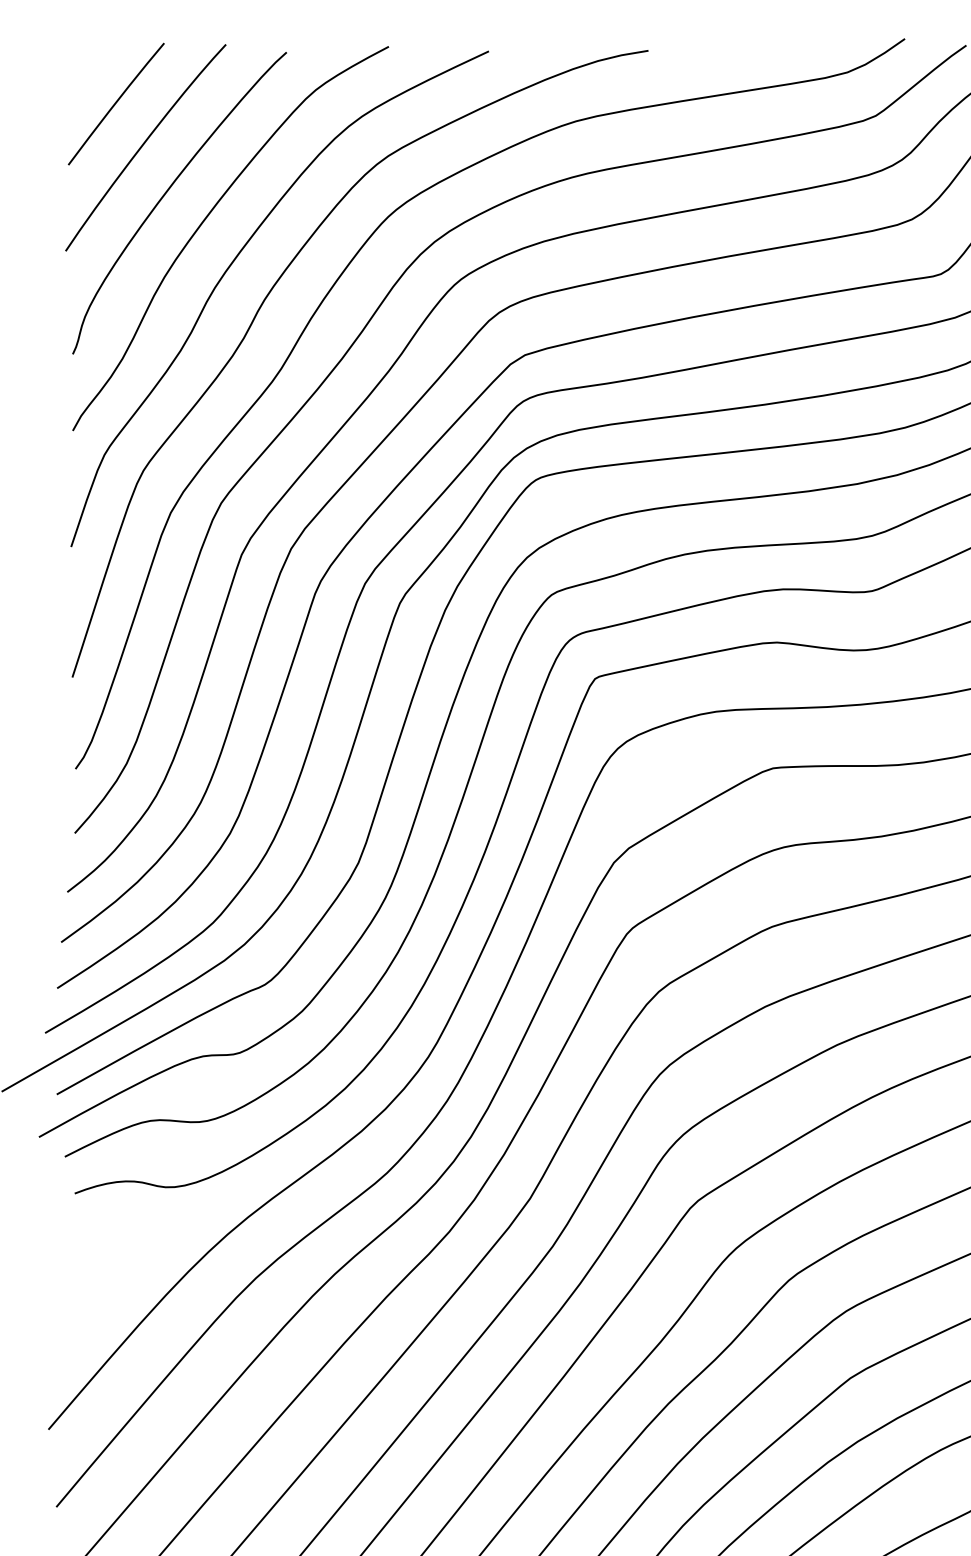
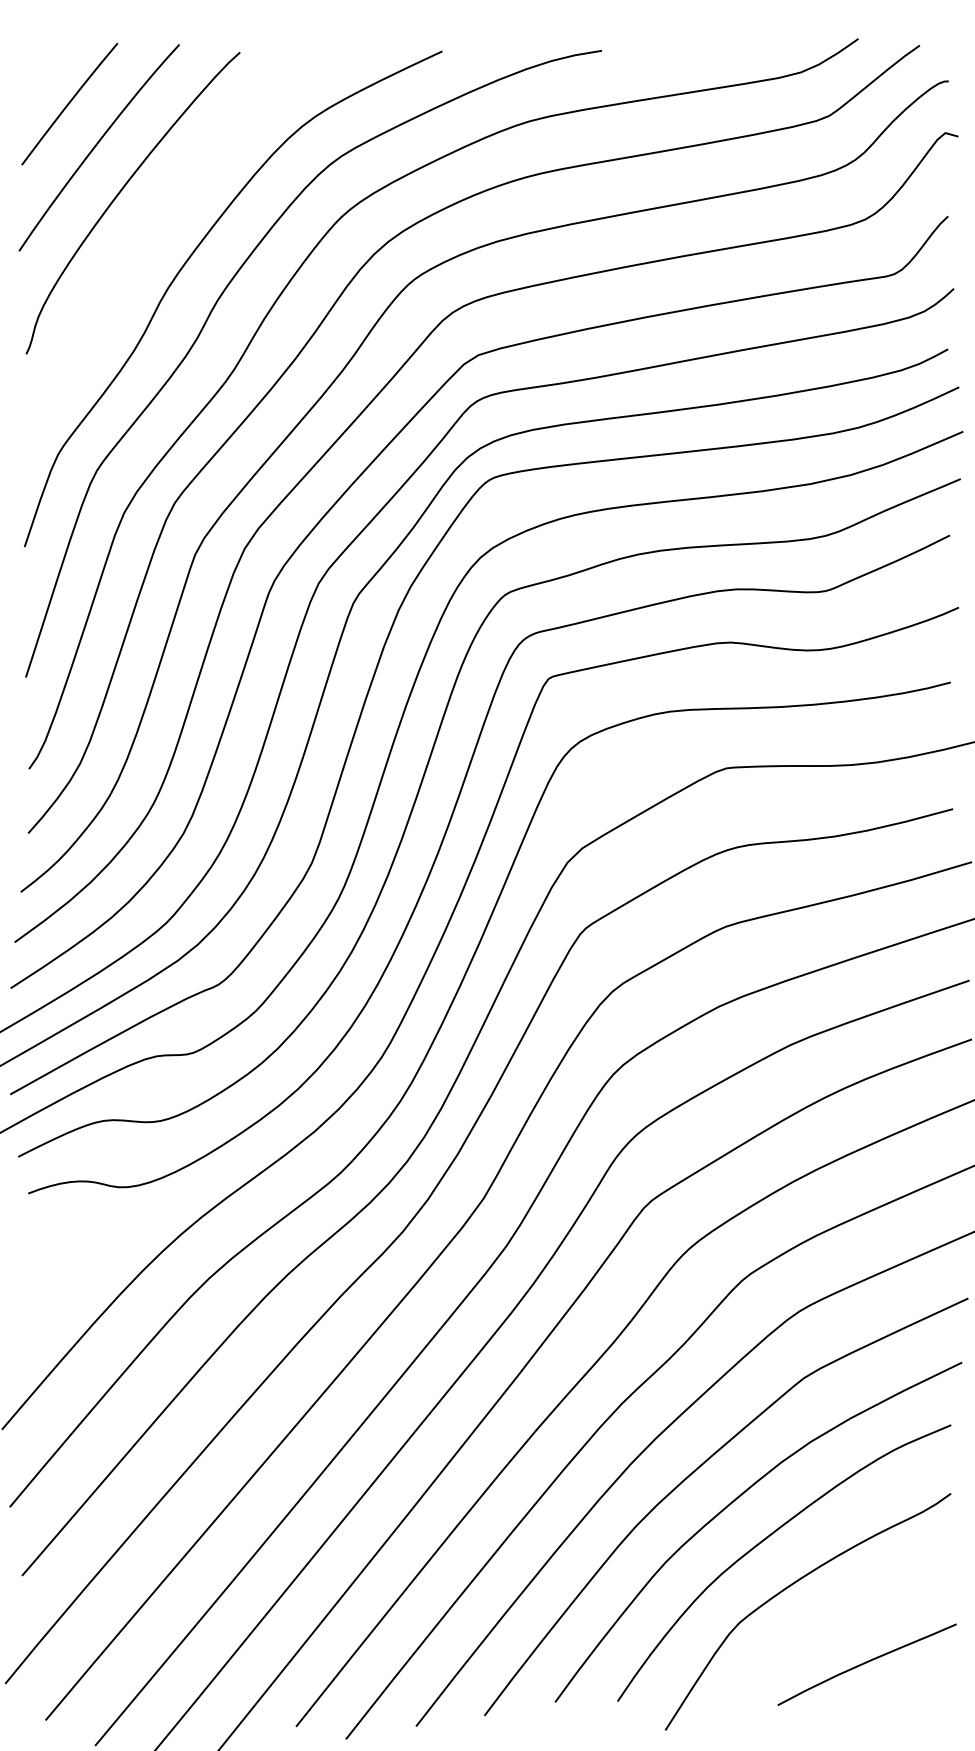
curve: (208, 217) -> (161, 217), removed

